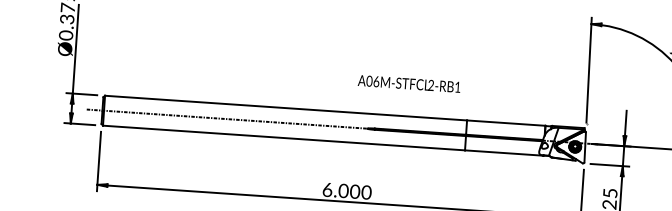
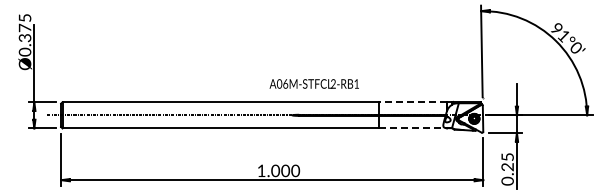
text: (408, 83) -> (313, 83), moved
line: (505, 123) -> (412, 102), solid -> dashed
line: (504, 153) -> (413, 128), solid -> dashed
text: (327, 189) -> (261, 170), 6.000 -> 1.000

